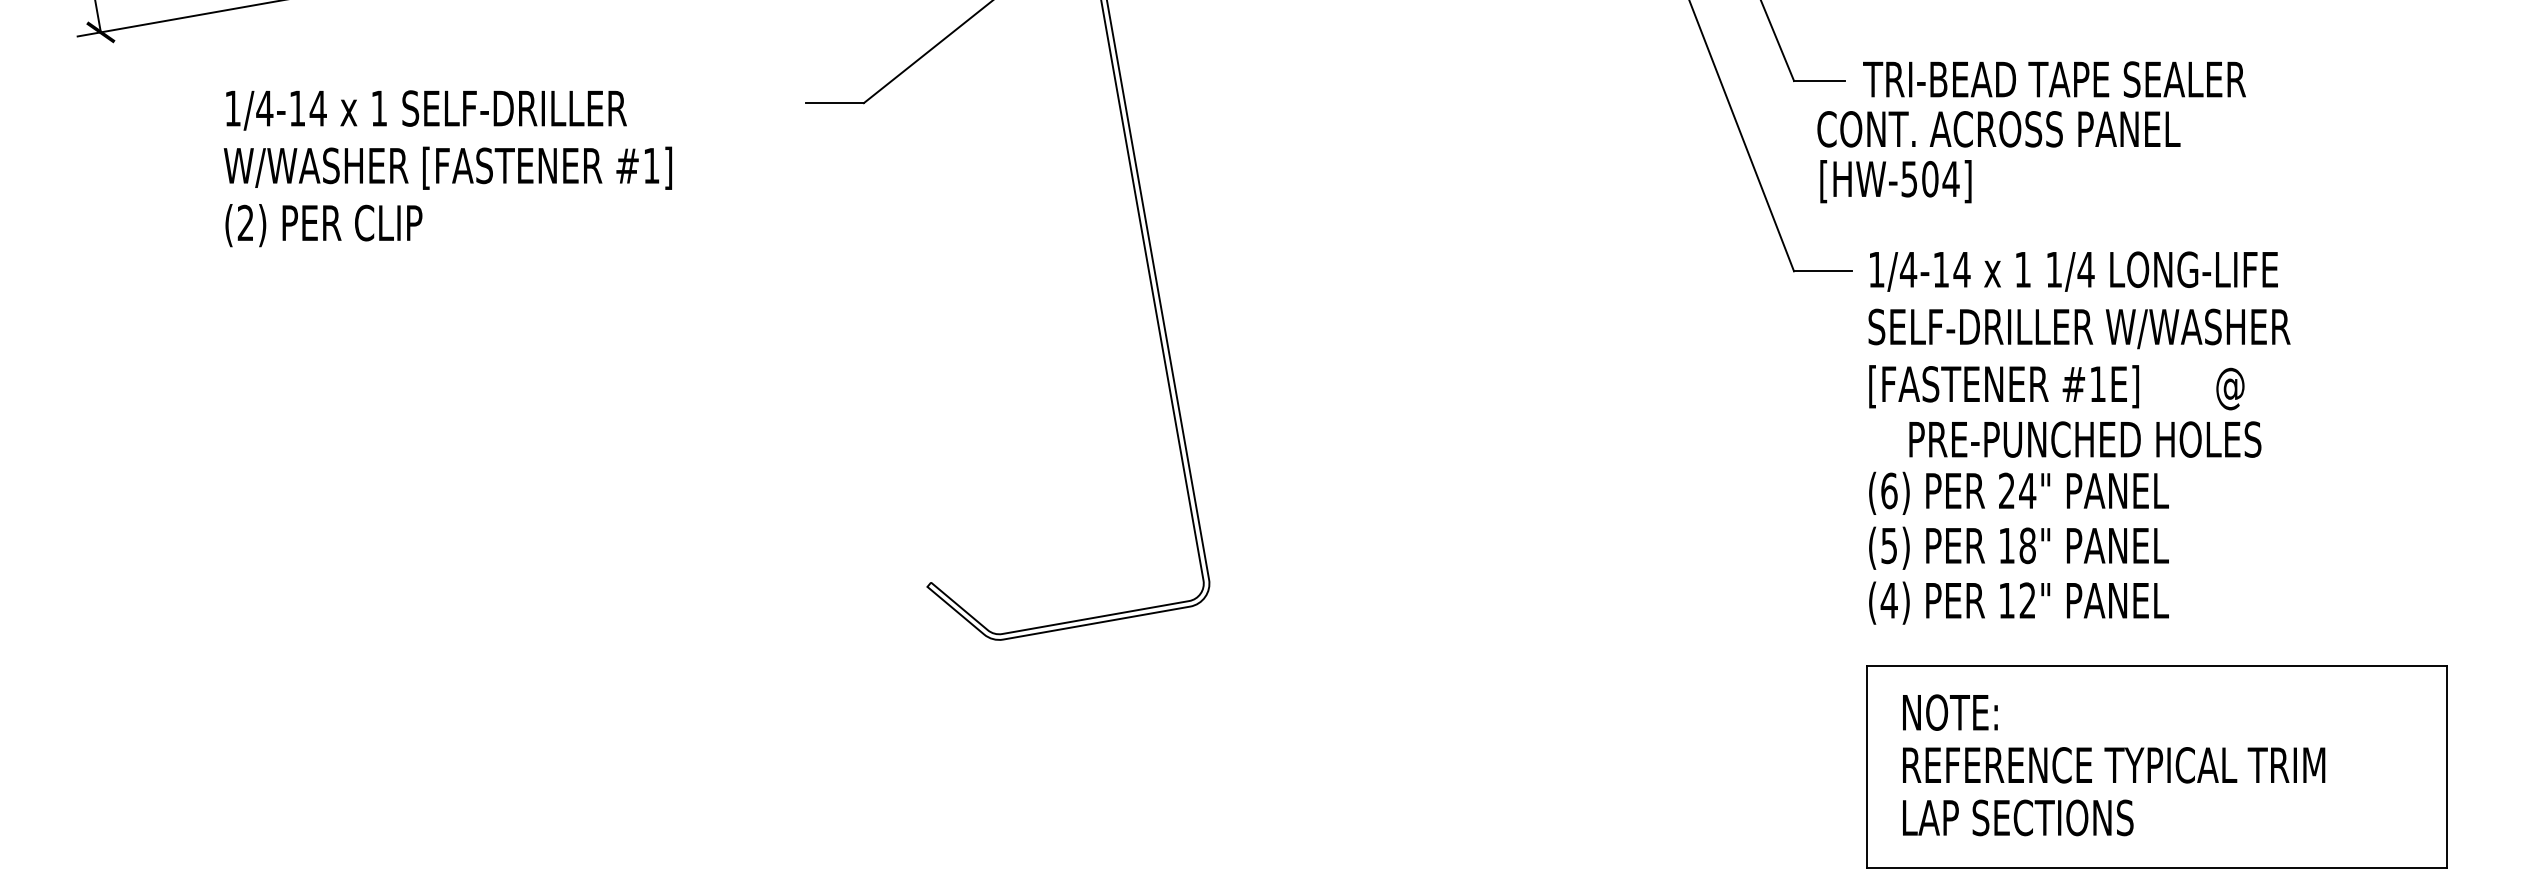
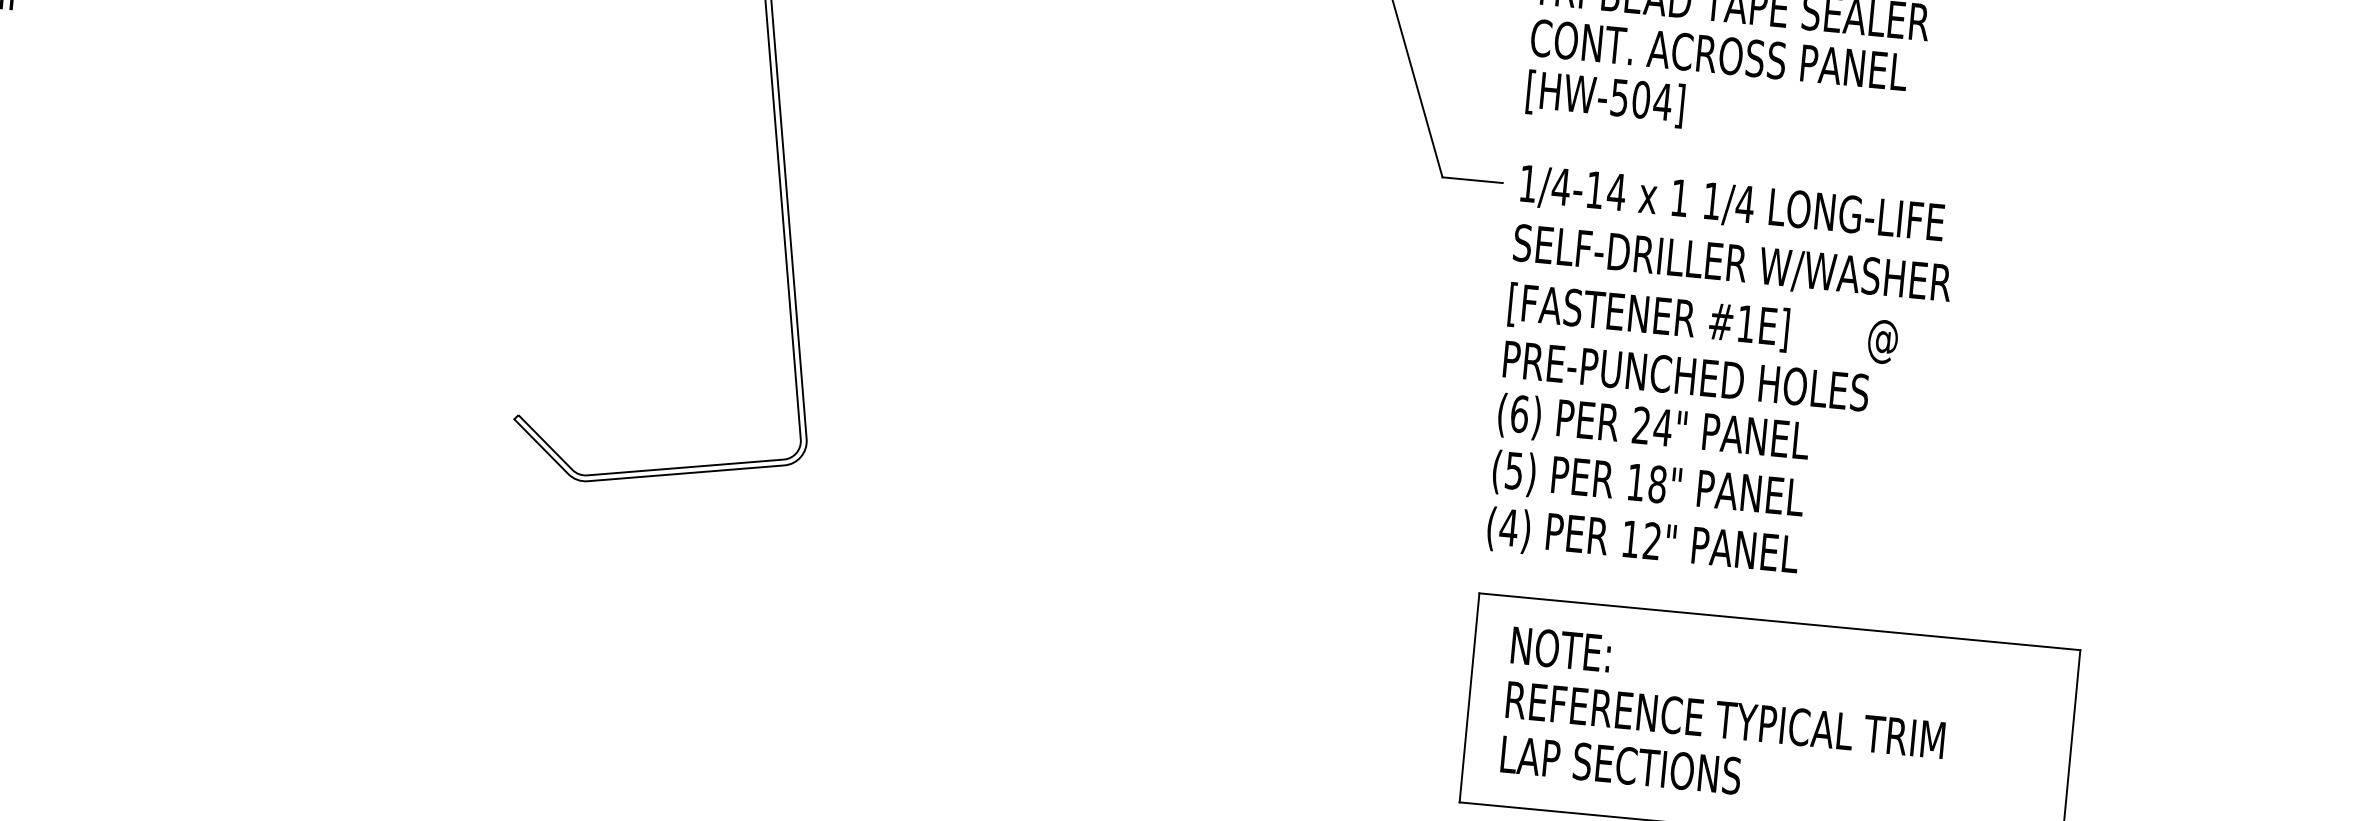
text: (1998, 129) -> (1718, 55), moved
text: (1895, 181) -> (1605, 98), moved
text: (2085, 439) -> (1686, 376), moved

